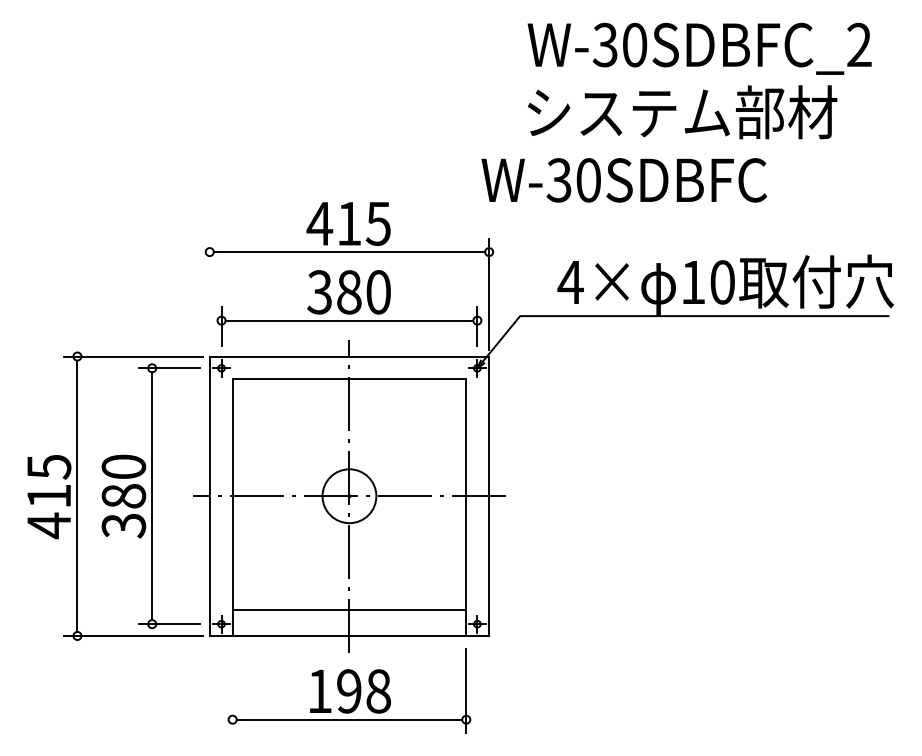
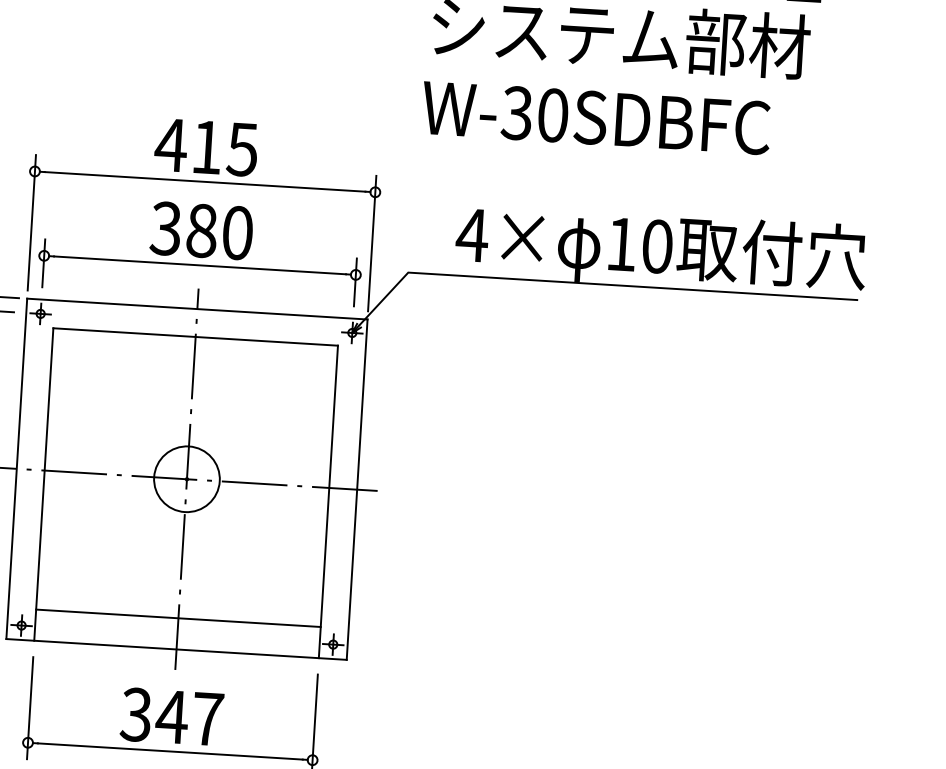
text: (624, 180) -> (596, 118), moved
line: (209, 293) -> (31, 221), added
line: (232, 691) -> (29, 708), added
text: (348, 691) -> (171, 717), 198 -> 347

